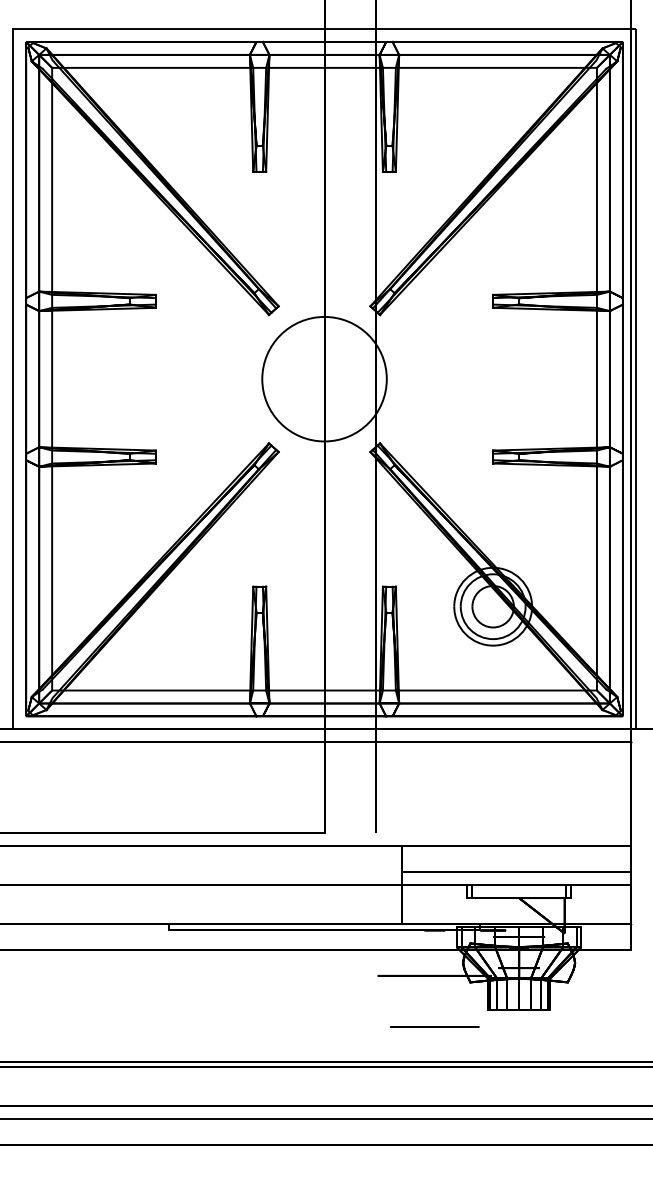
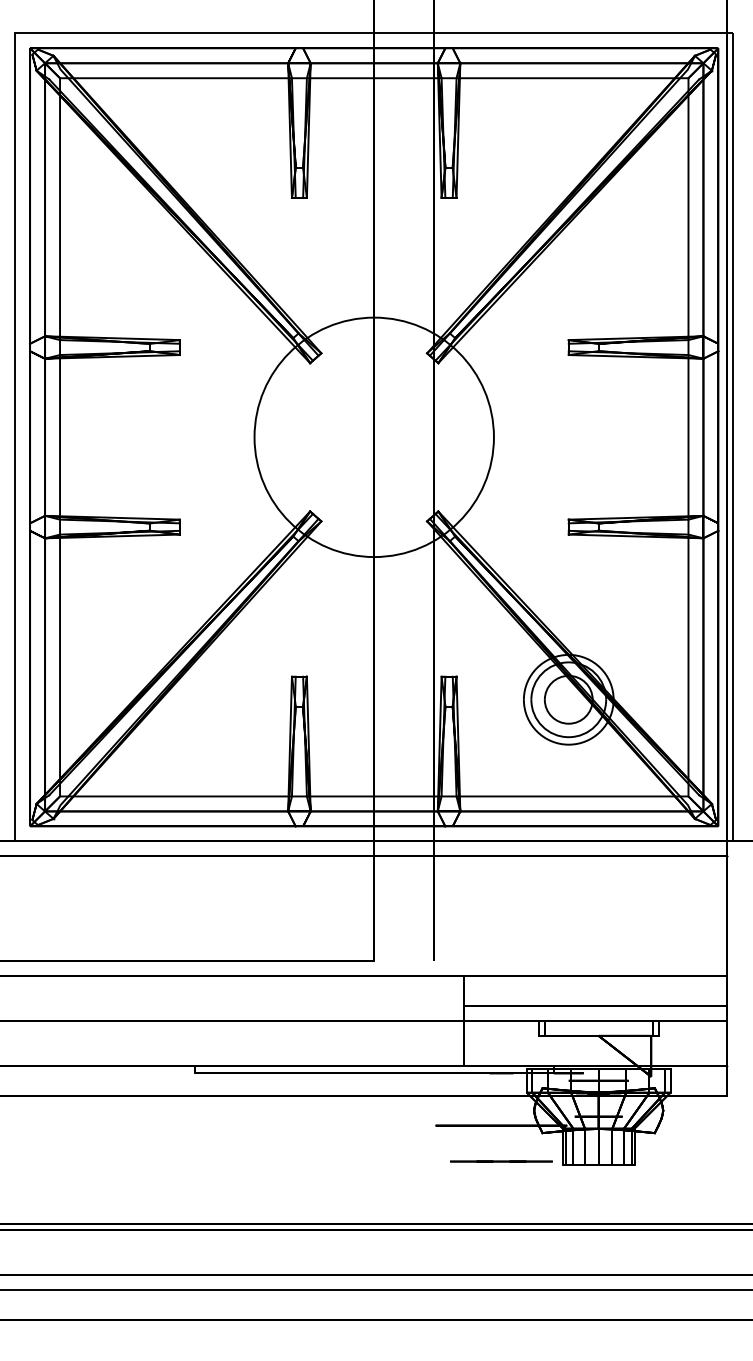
circle: (323, 379) -> (373, 437), size x1.67
line: (434, 1026) -> (501, 1161), moved

